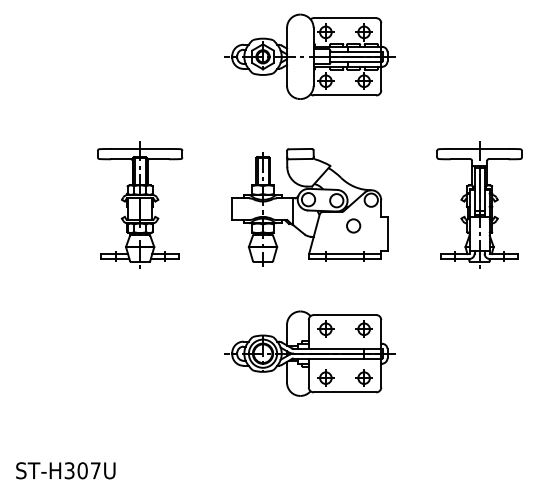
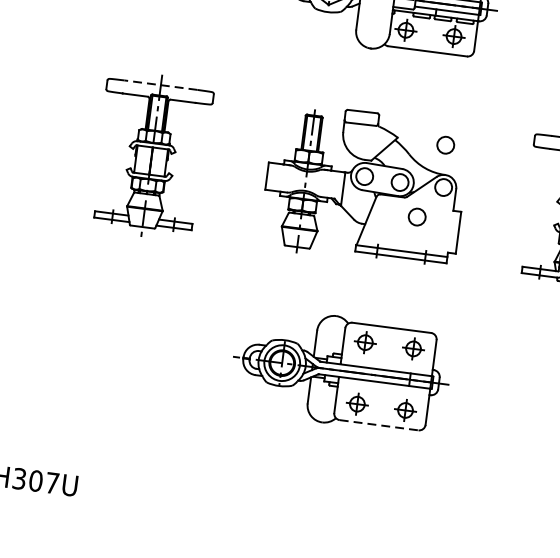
line: (140, 148) -> (161, 84), solid -> dashed
circle: (368, 166) -> (445, 144), added
line: (345, 392) -> (379, 425), solid -> dashed

